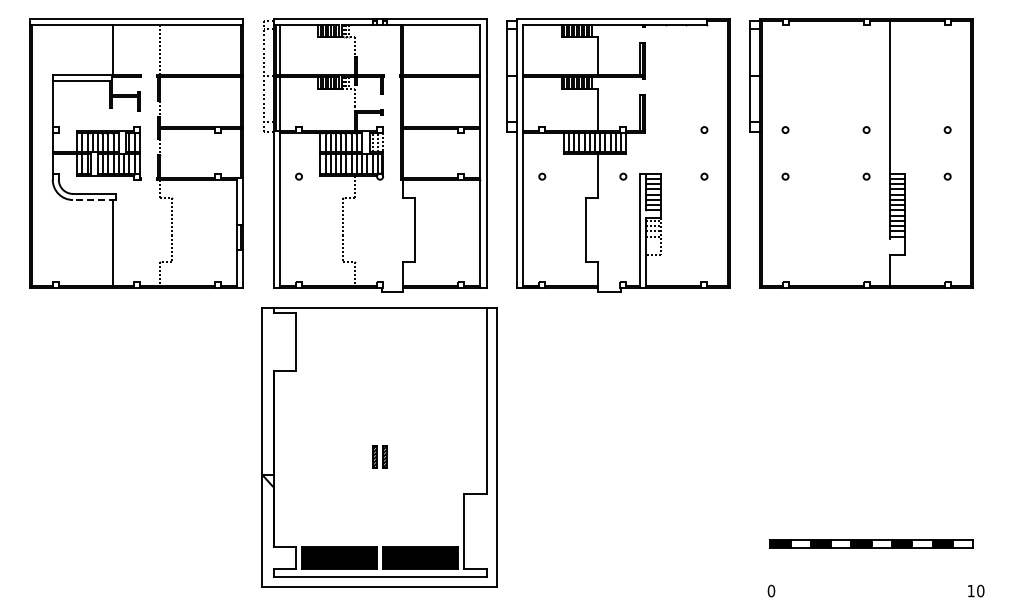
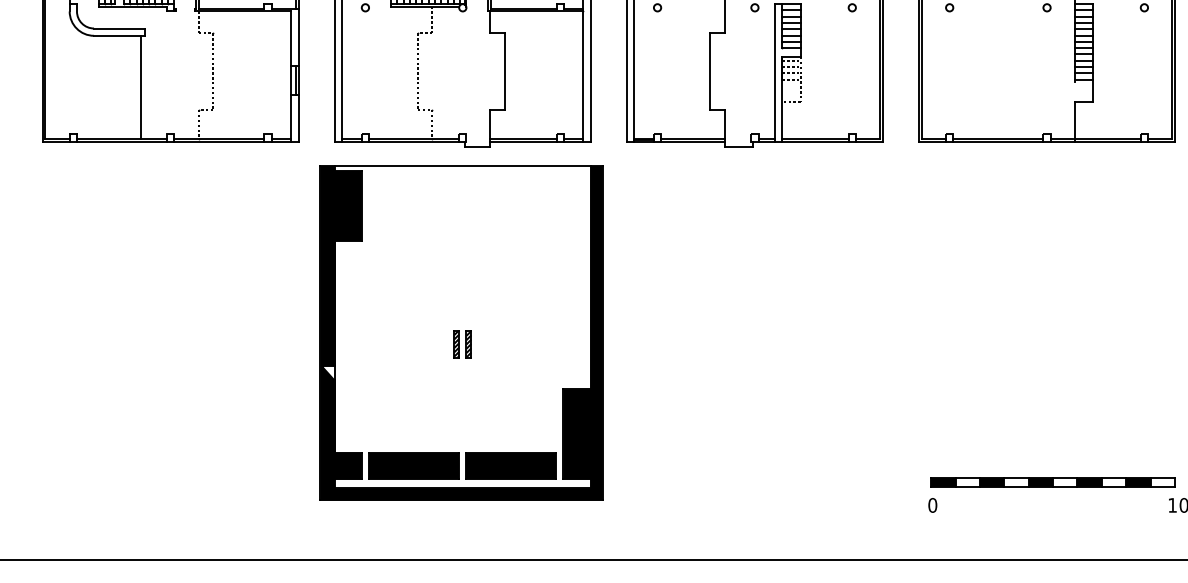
line: (93, 200) -> (118, 36), dashed -> solid
fill: (378, 447) -> (460, 333), added
part: (871, 543) -> (1052, 481), moved

